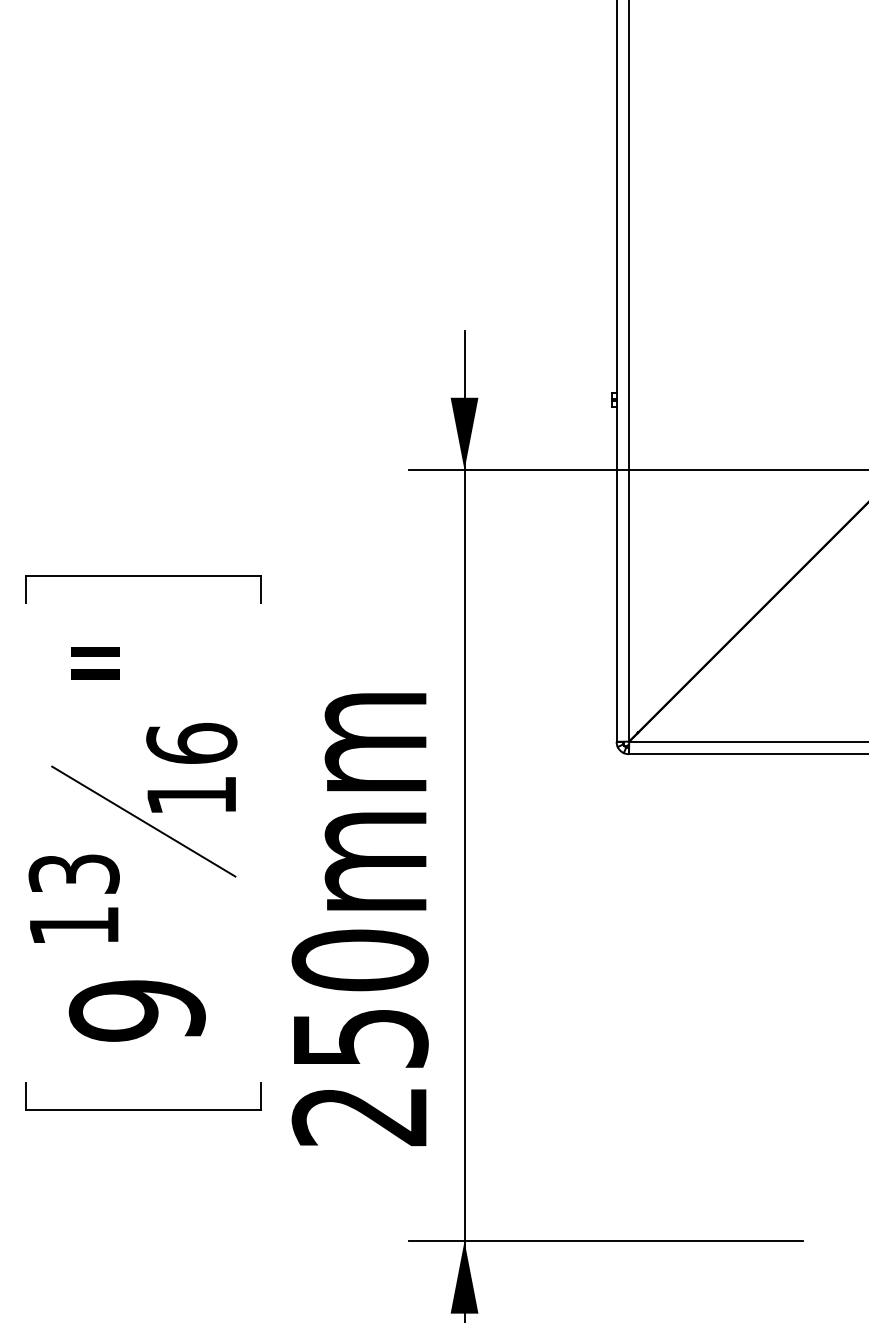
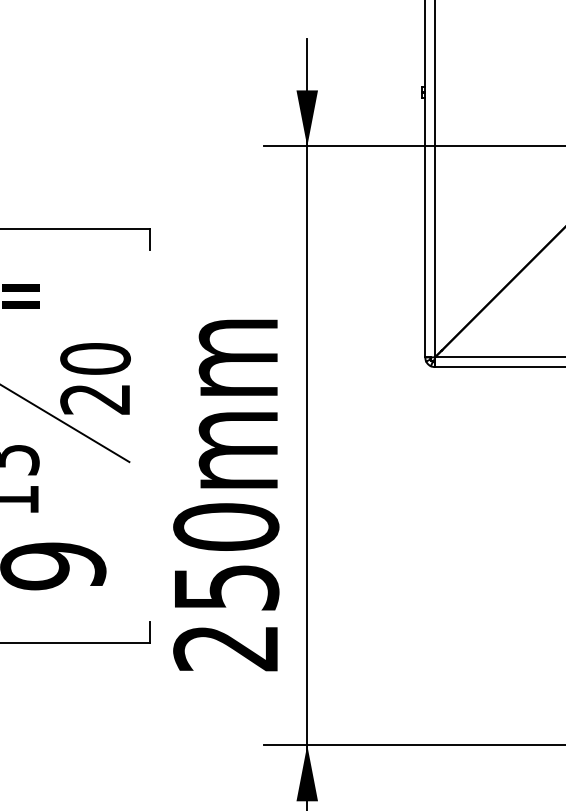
text: (191, 768) -> (95, 378), 16 -> 20

